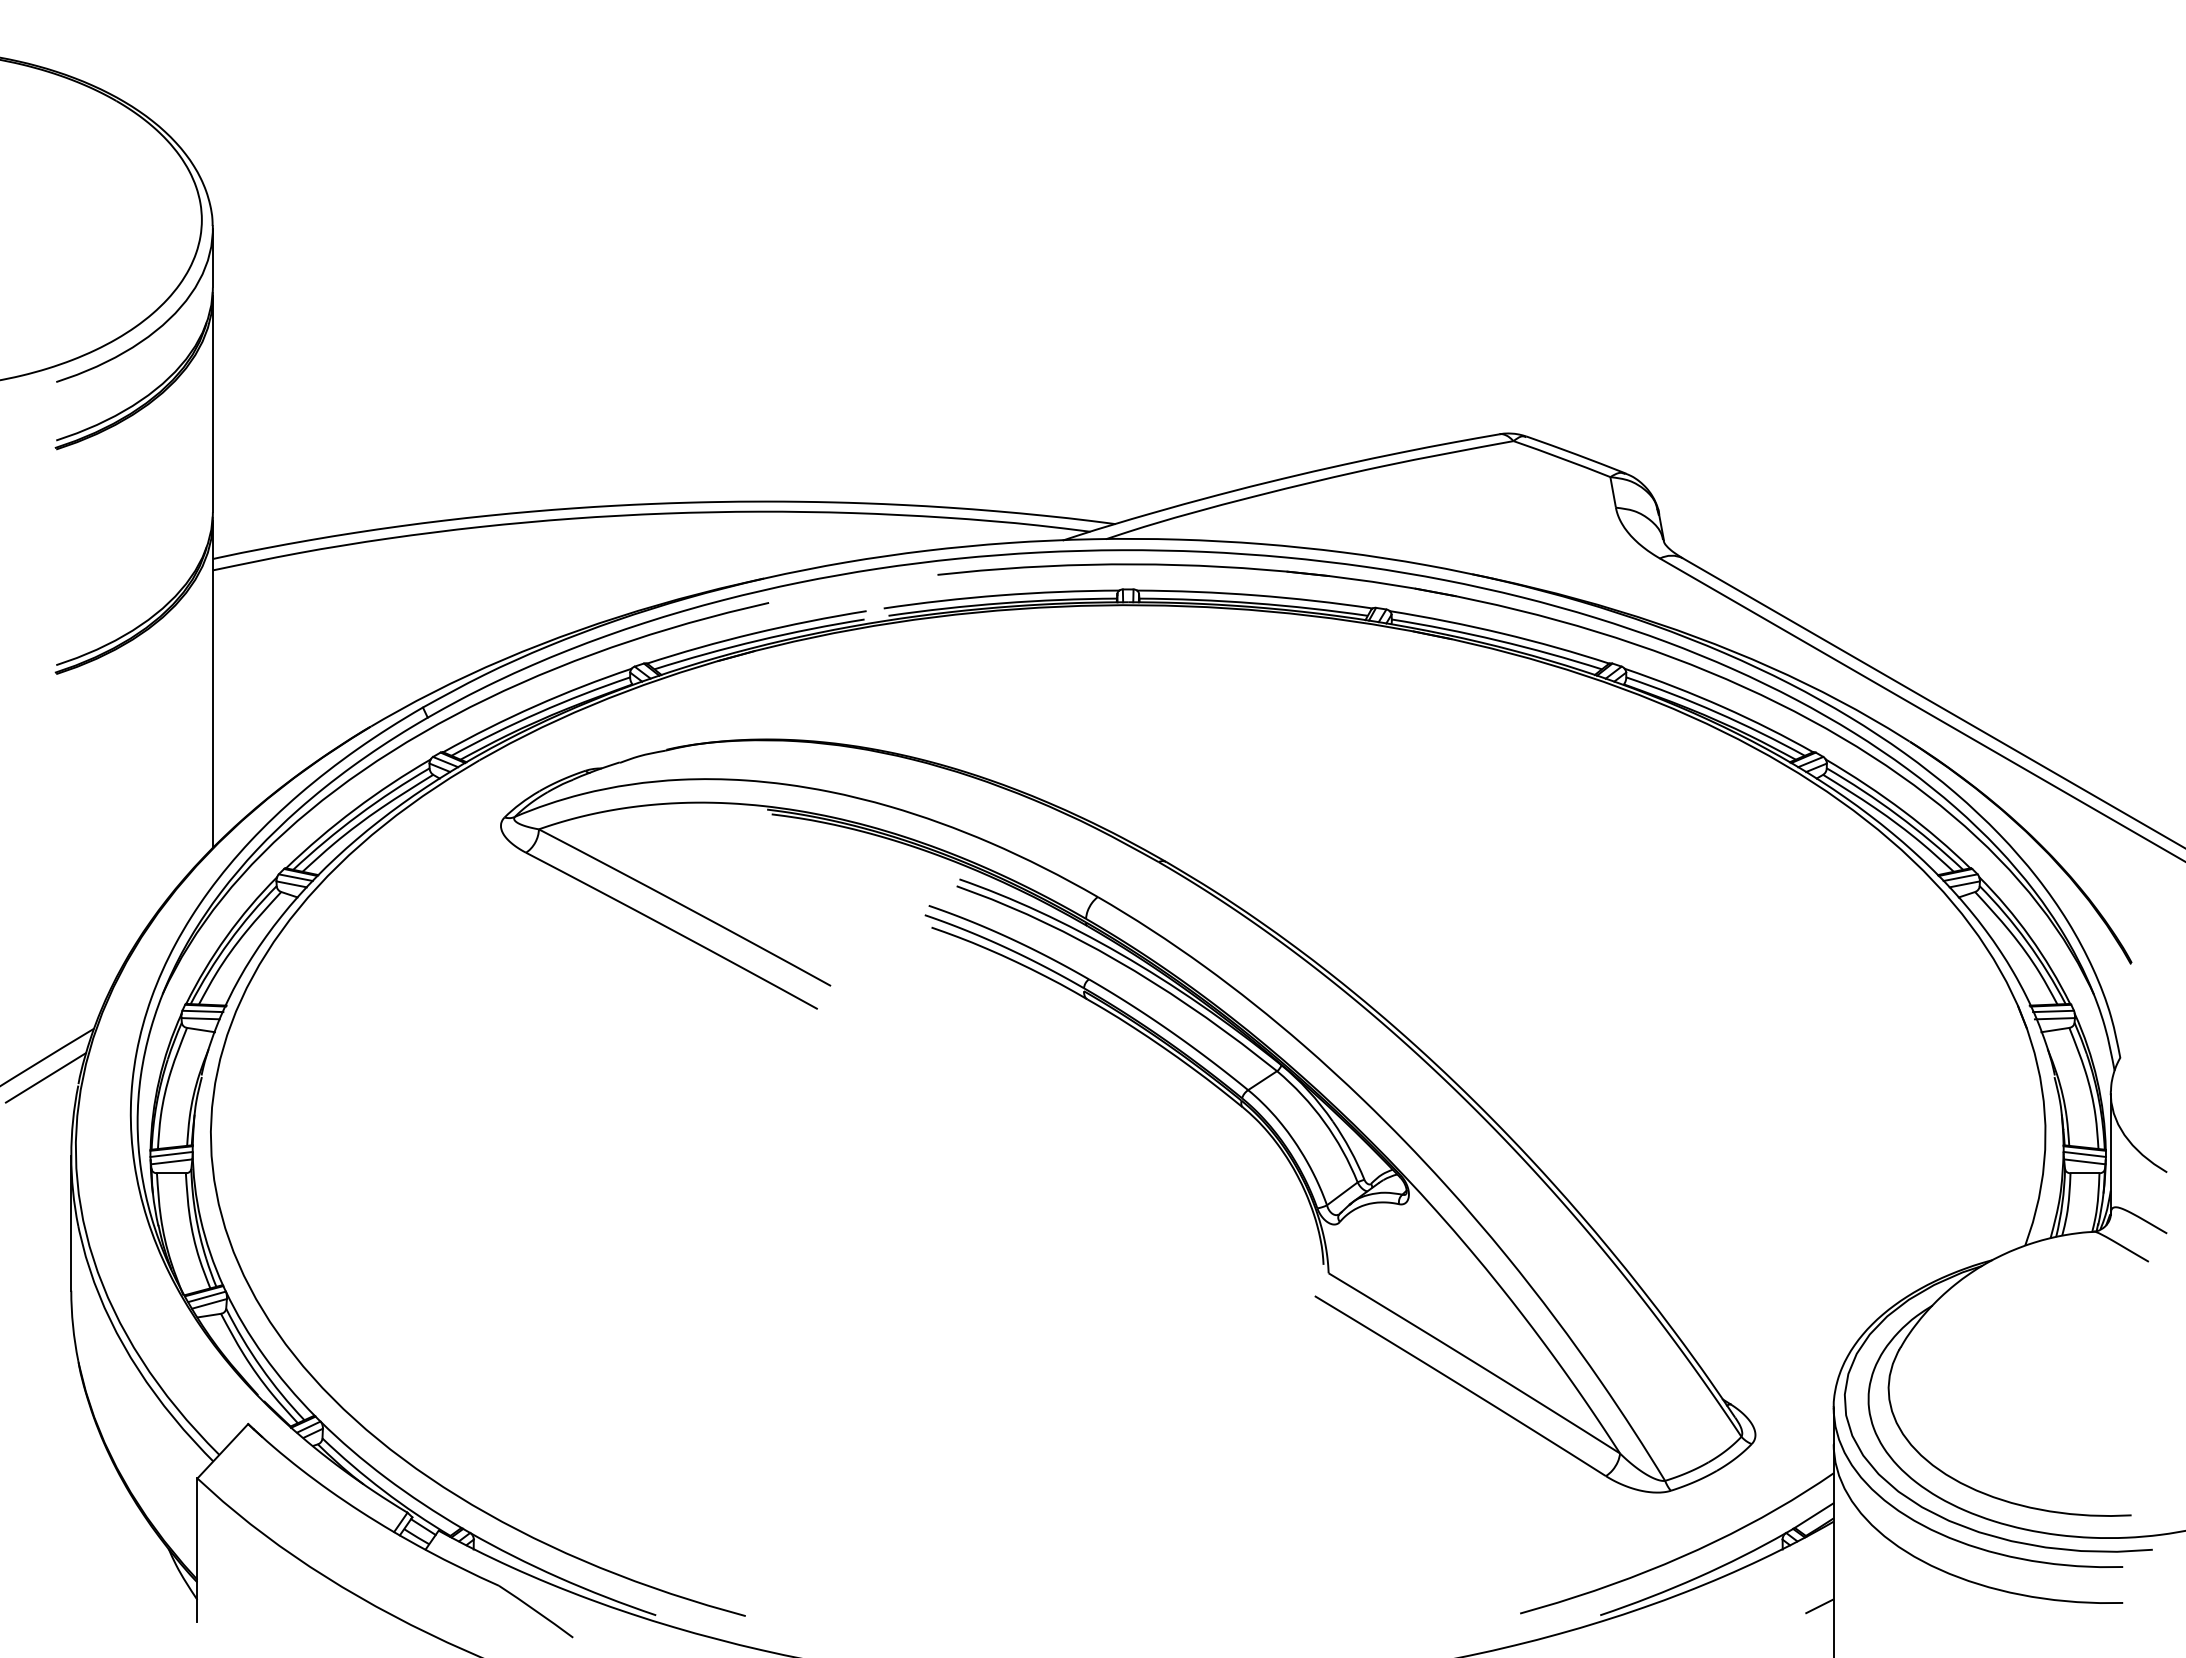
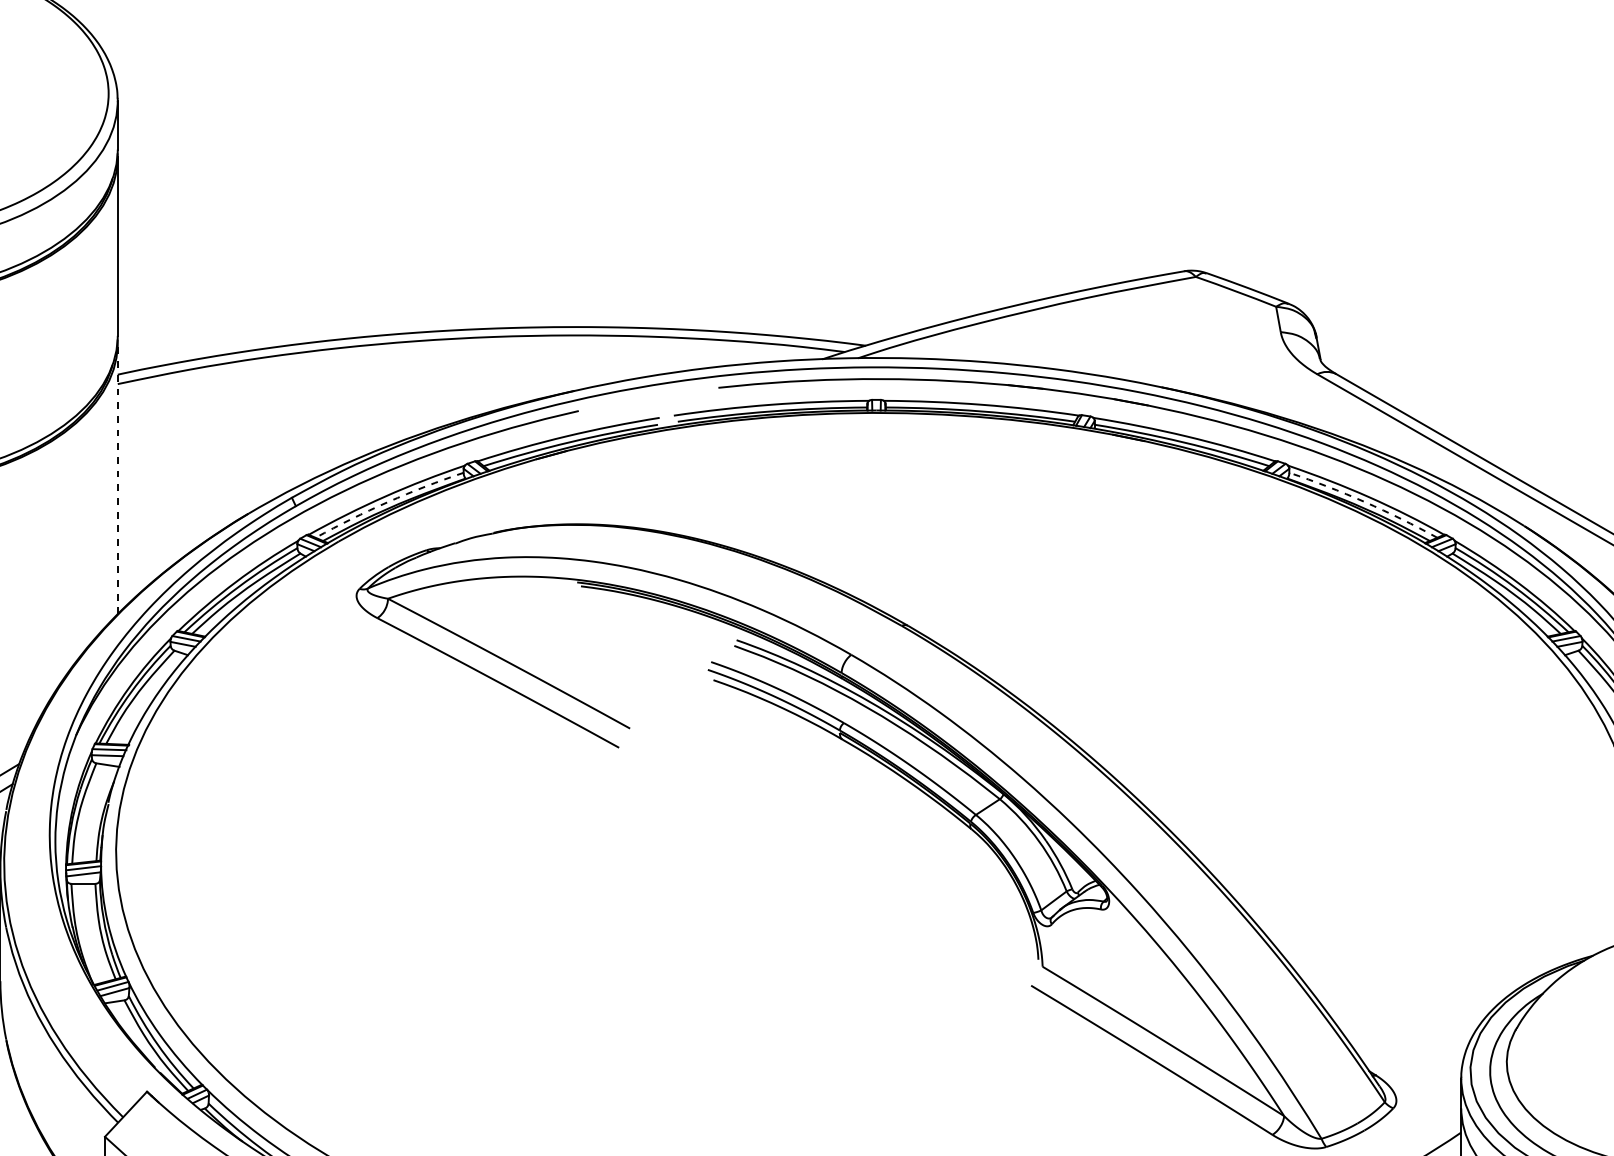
line: (212, 684) -> (117, 478), solid -> dashed
arc: (539, 712) -> (388, 501), solid -> dashed
arc: (1717, 712) -> (1364, 501), solid -> dashed

